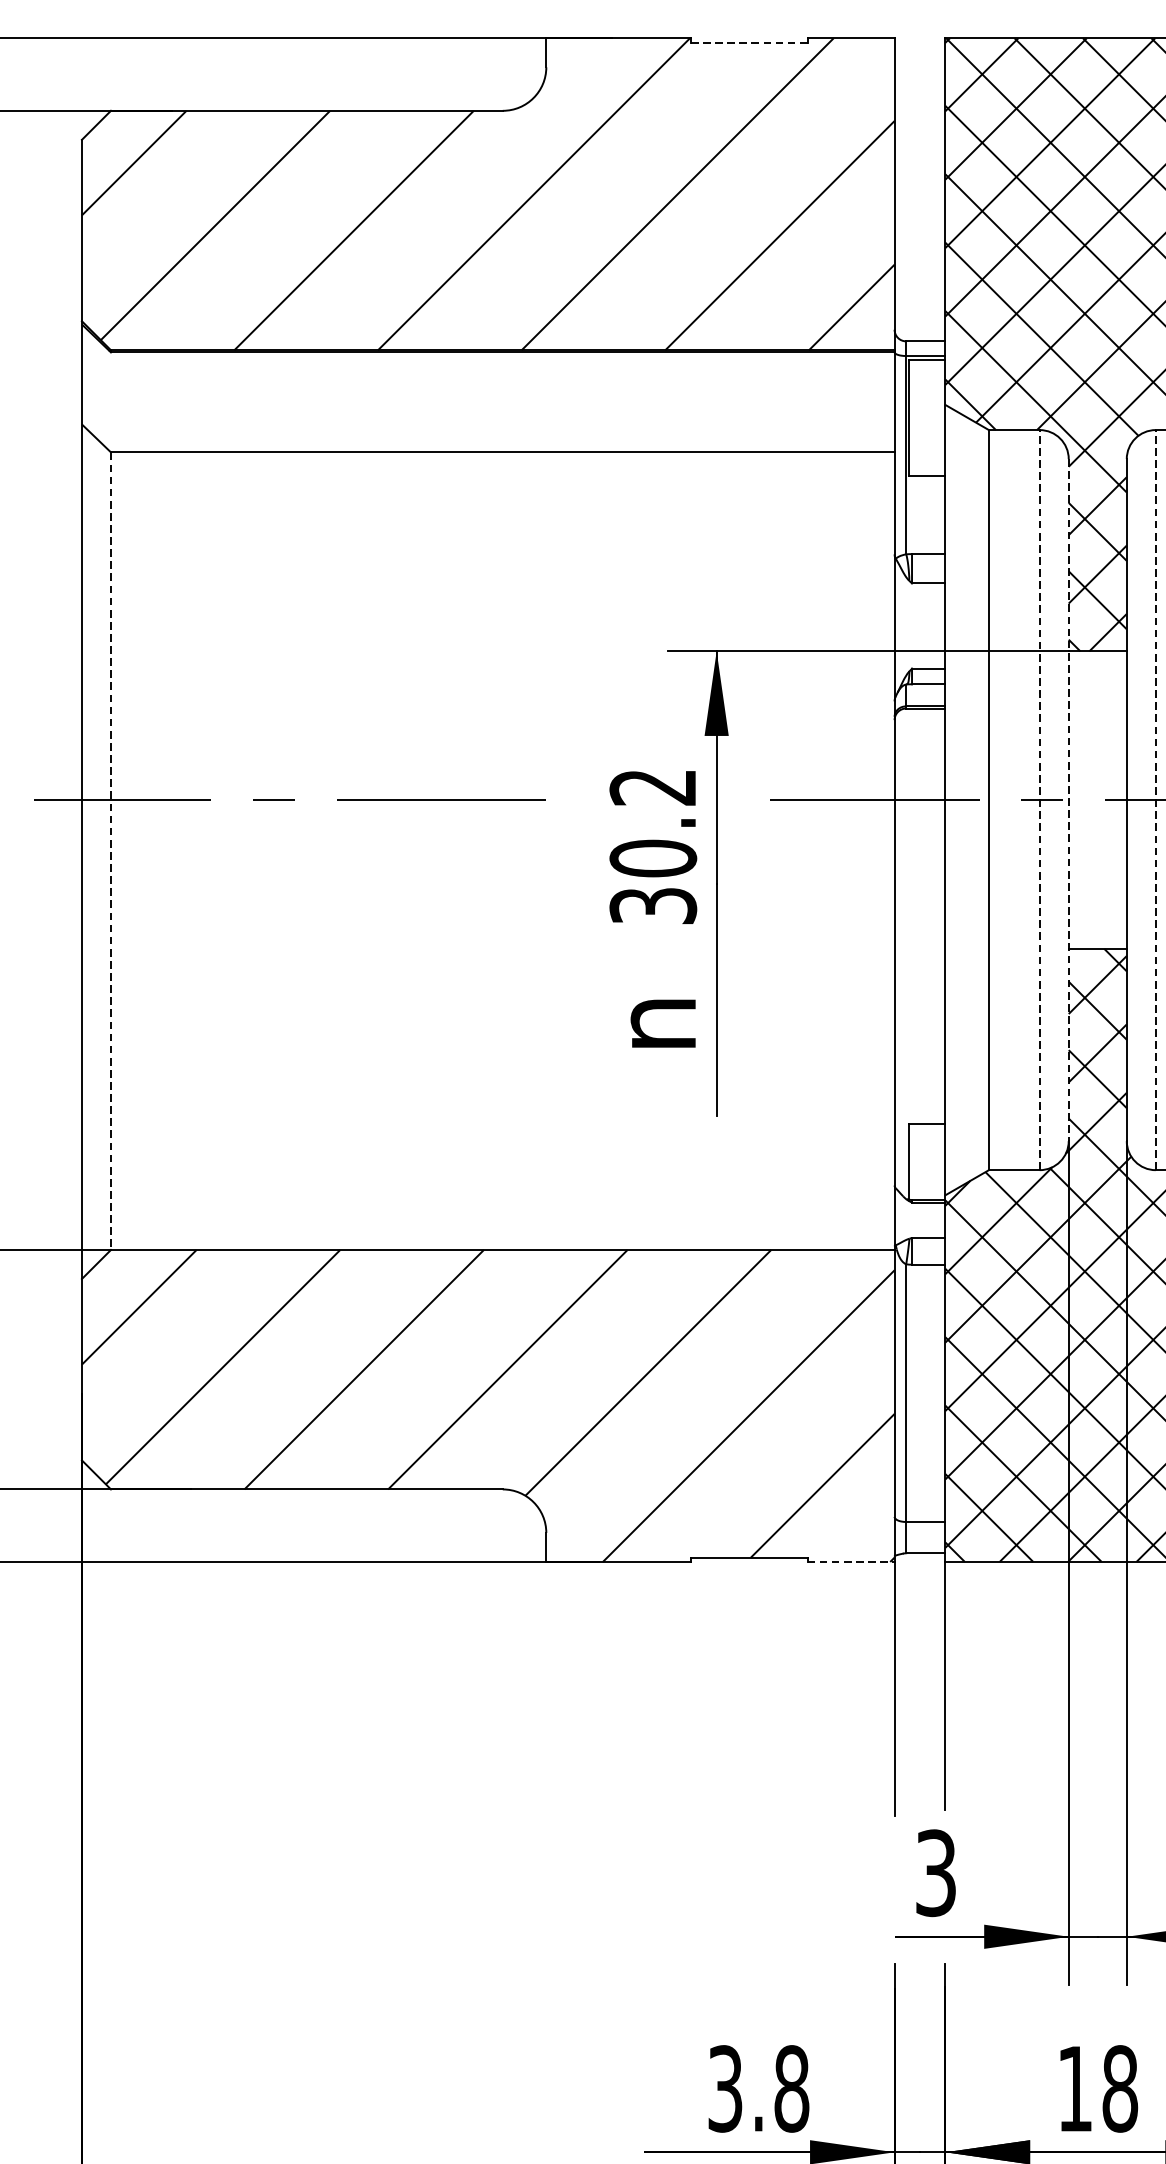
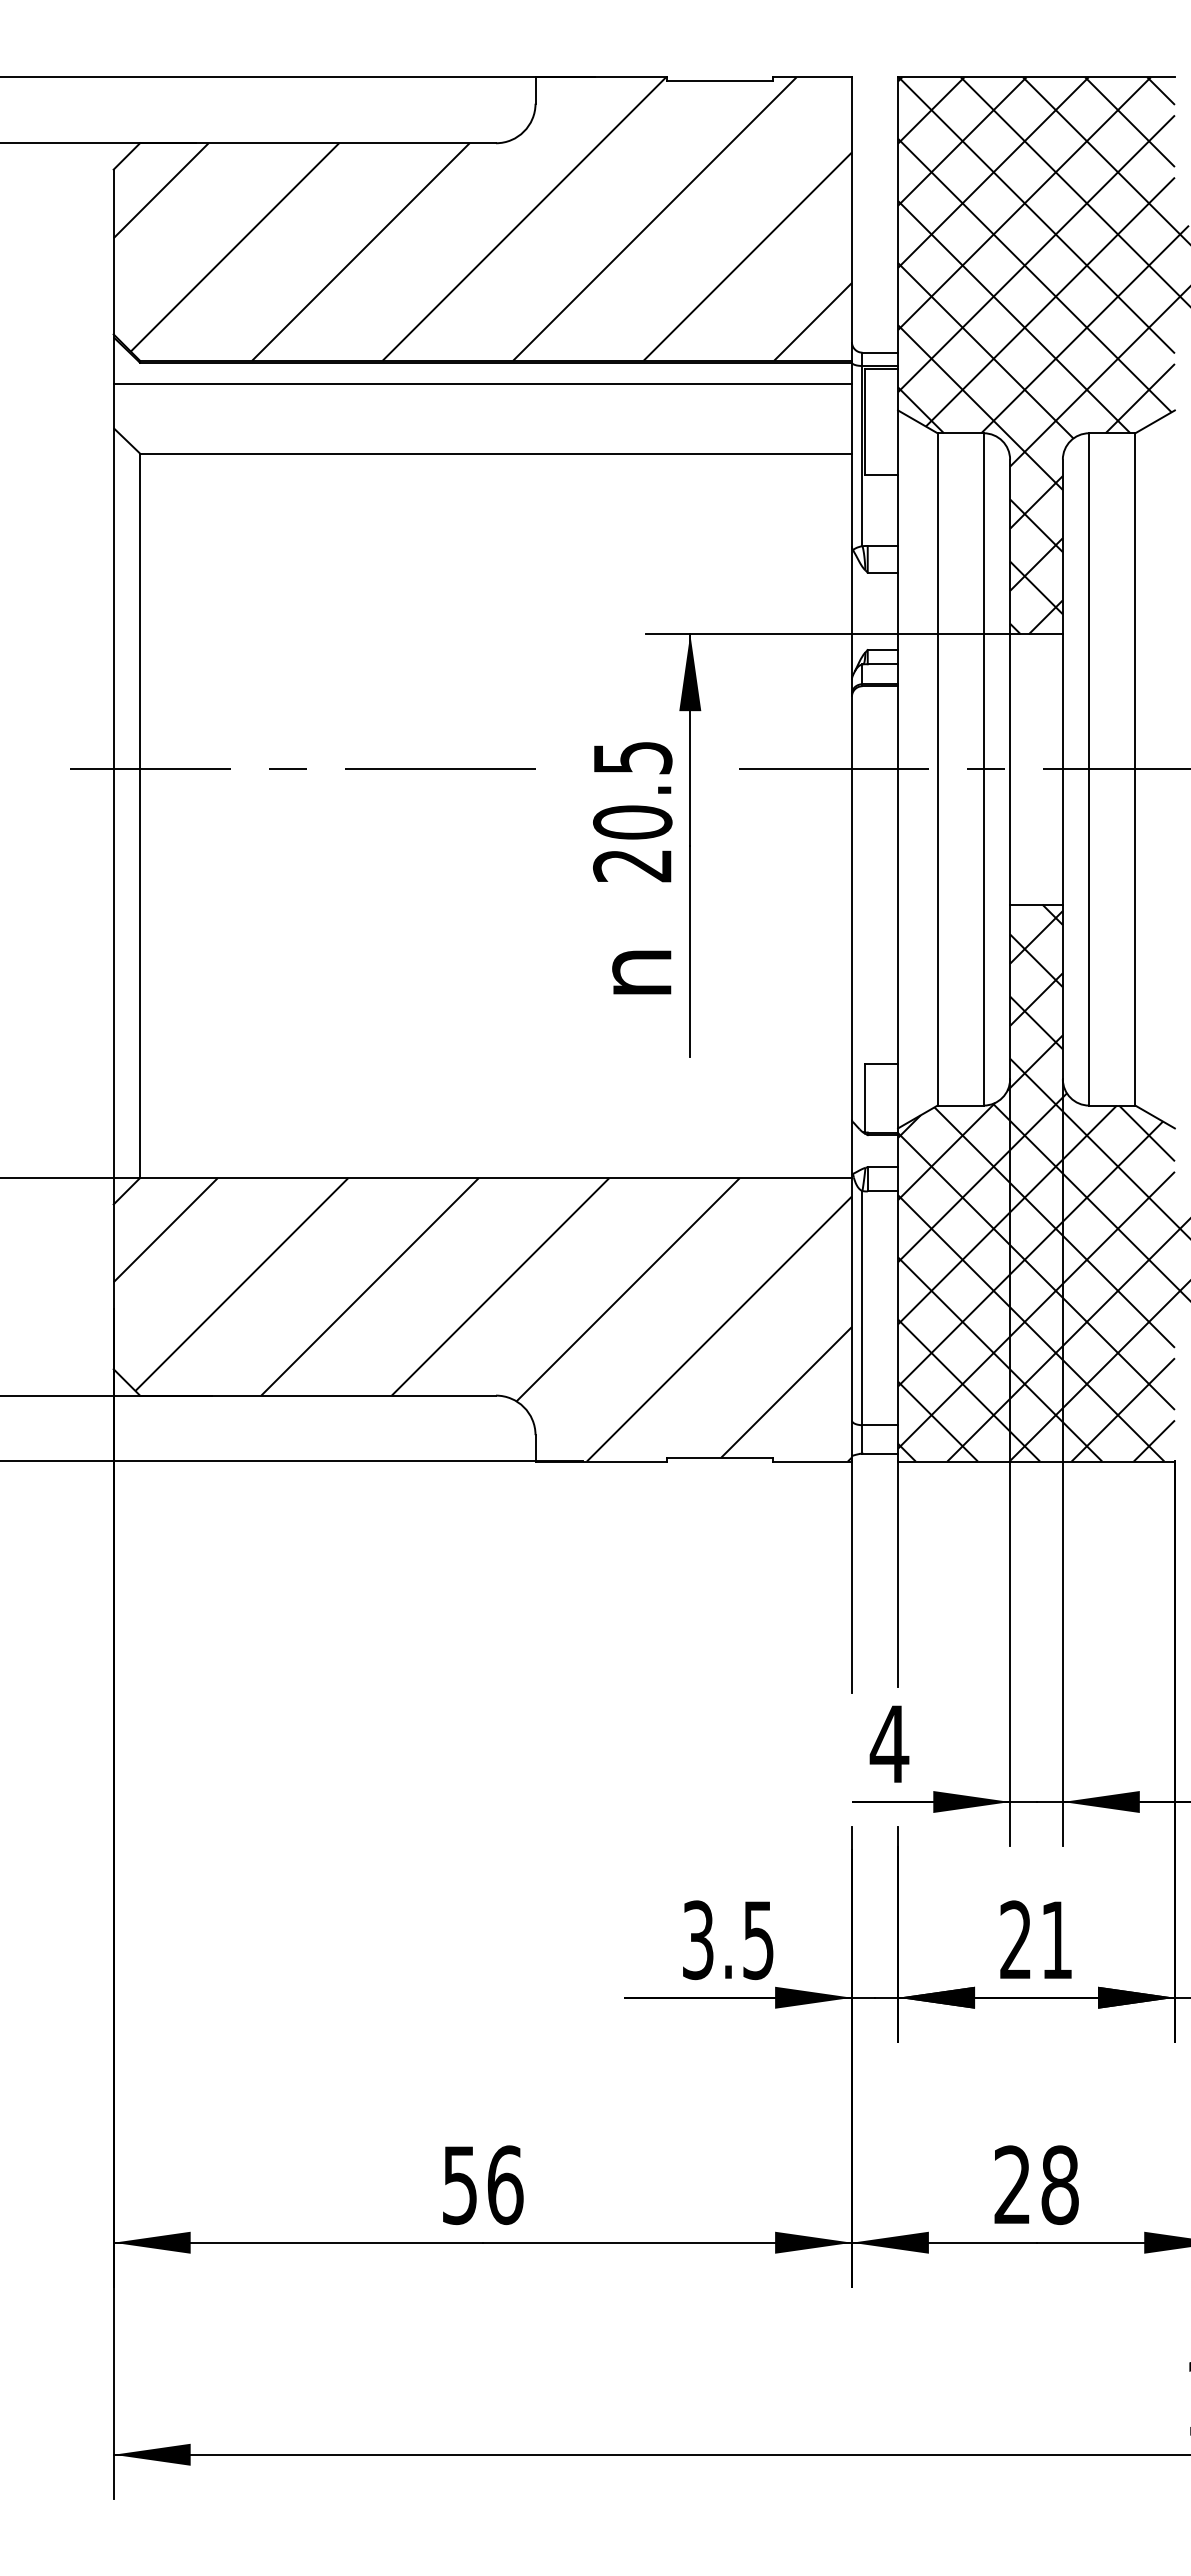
line: (749, 42) -> (720, 81), dashed -> solid
line: (487, 375) -> (482, 383), added
line: (1039, 799) -> (983, 768), dashed -> solid
line: (1156, 799) -> (1089, 768), dashed -> solid
line: (1069, 800) -> (1010, 769), dashed -> solid
text: (653, 847) -> (632, 812), 30.2 -> 20.5
line: (111, 851) -> (140, 816), dashed -> solid
line: (851, 1561) -> (812, 1461), dashed -> solid
text: (935, 1873) -> (889, 1744), 3 -> 4
text: (791, 2089) -> (758, 1940), 3.8 -> 3.5
text: (1097, 2089) -> (1036, 1940), 18 -> 21

